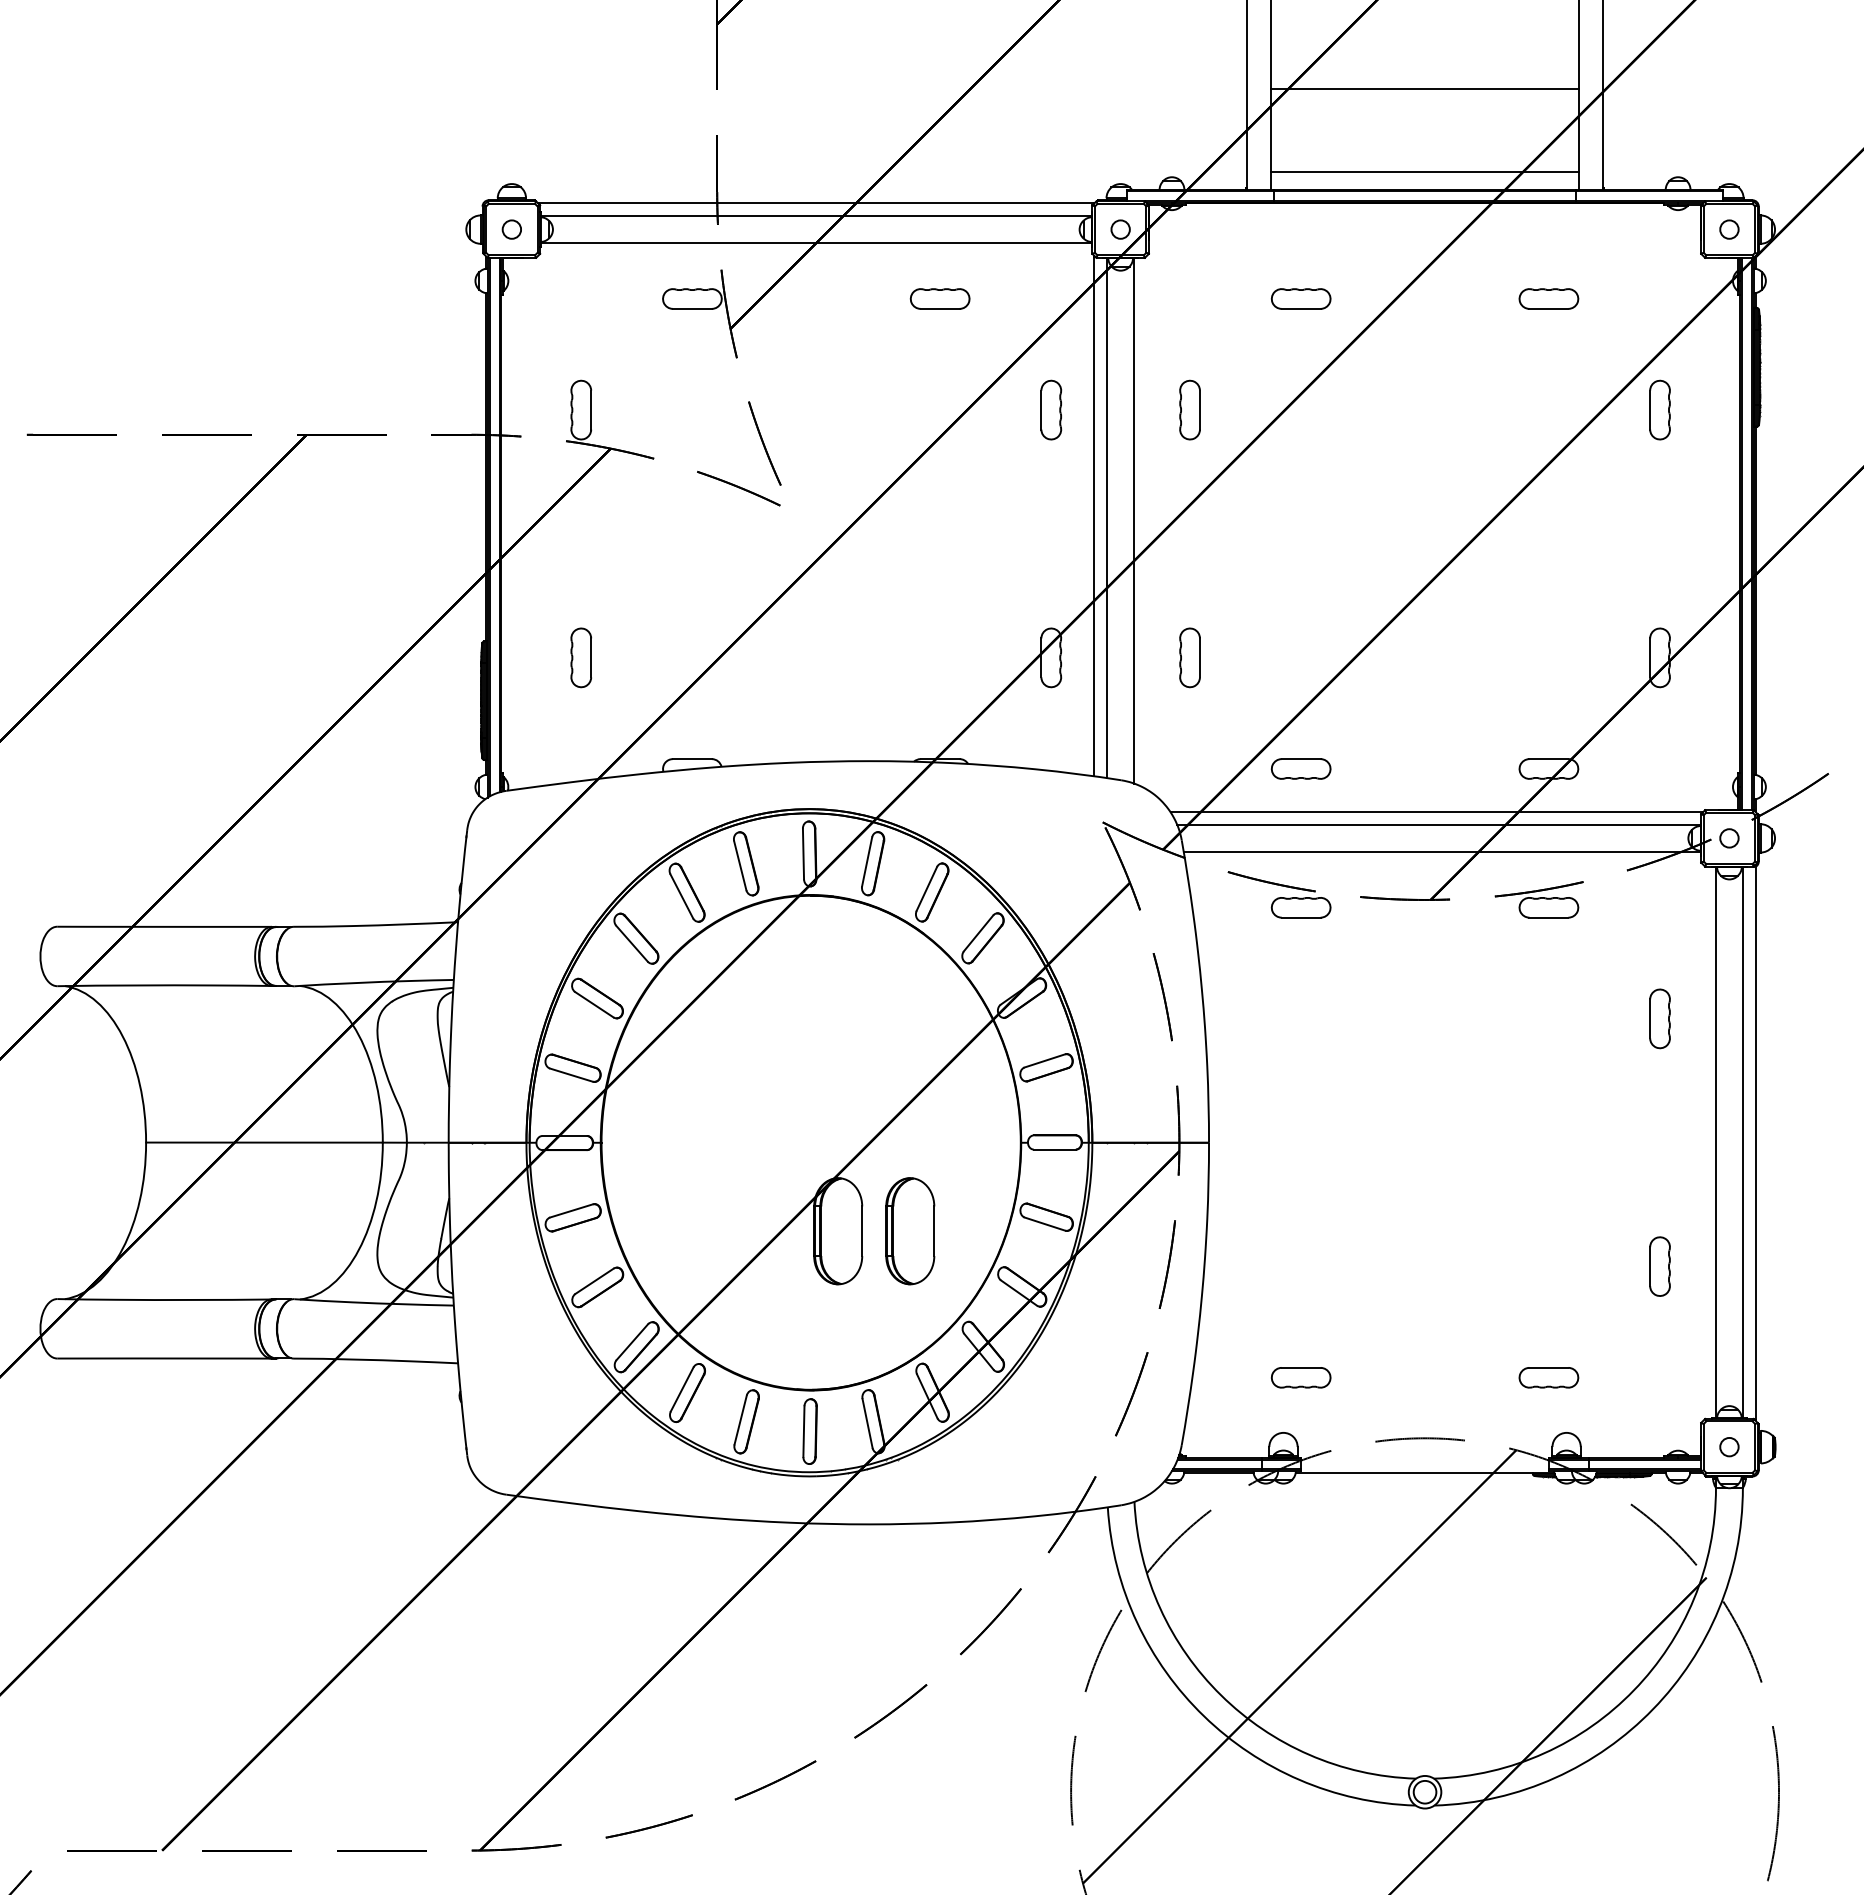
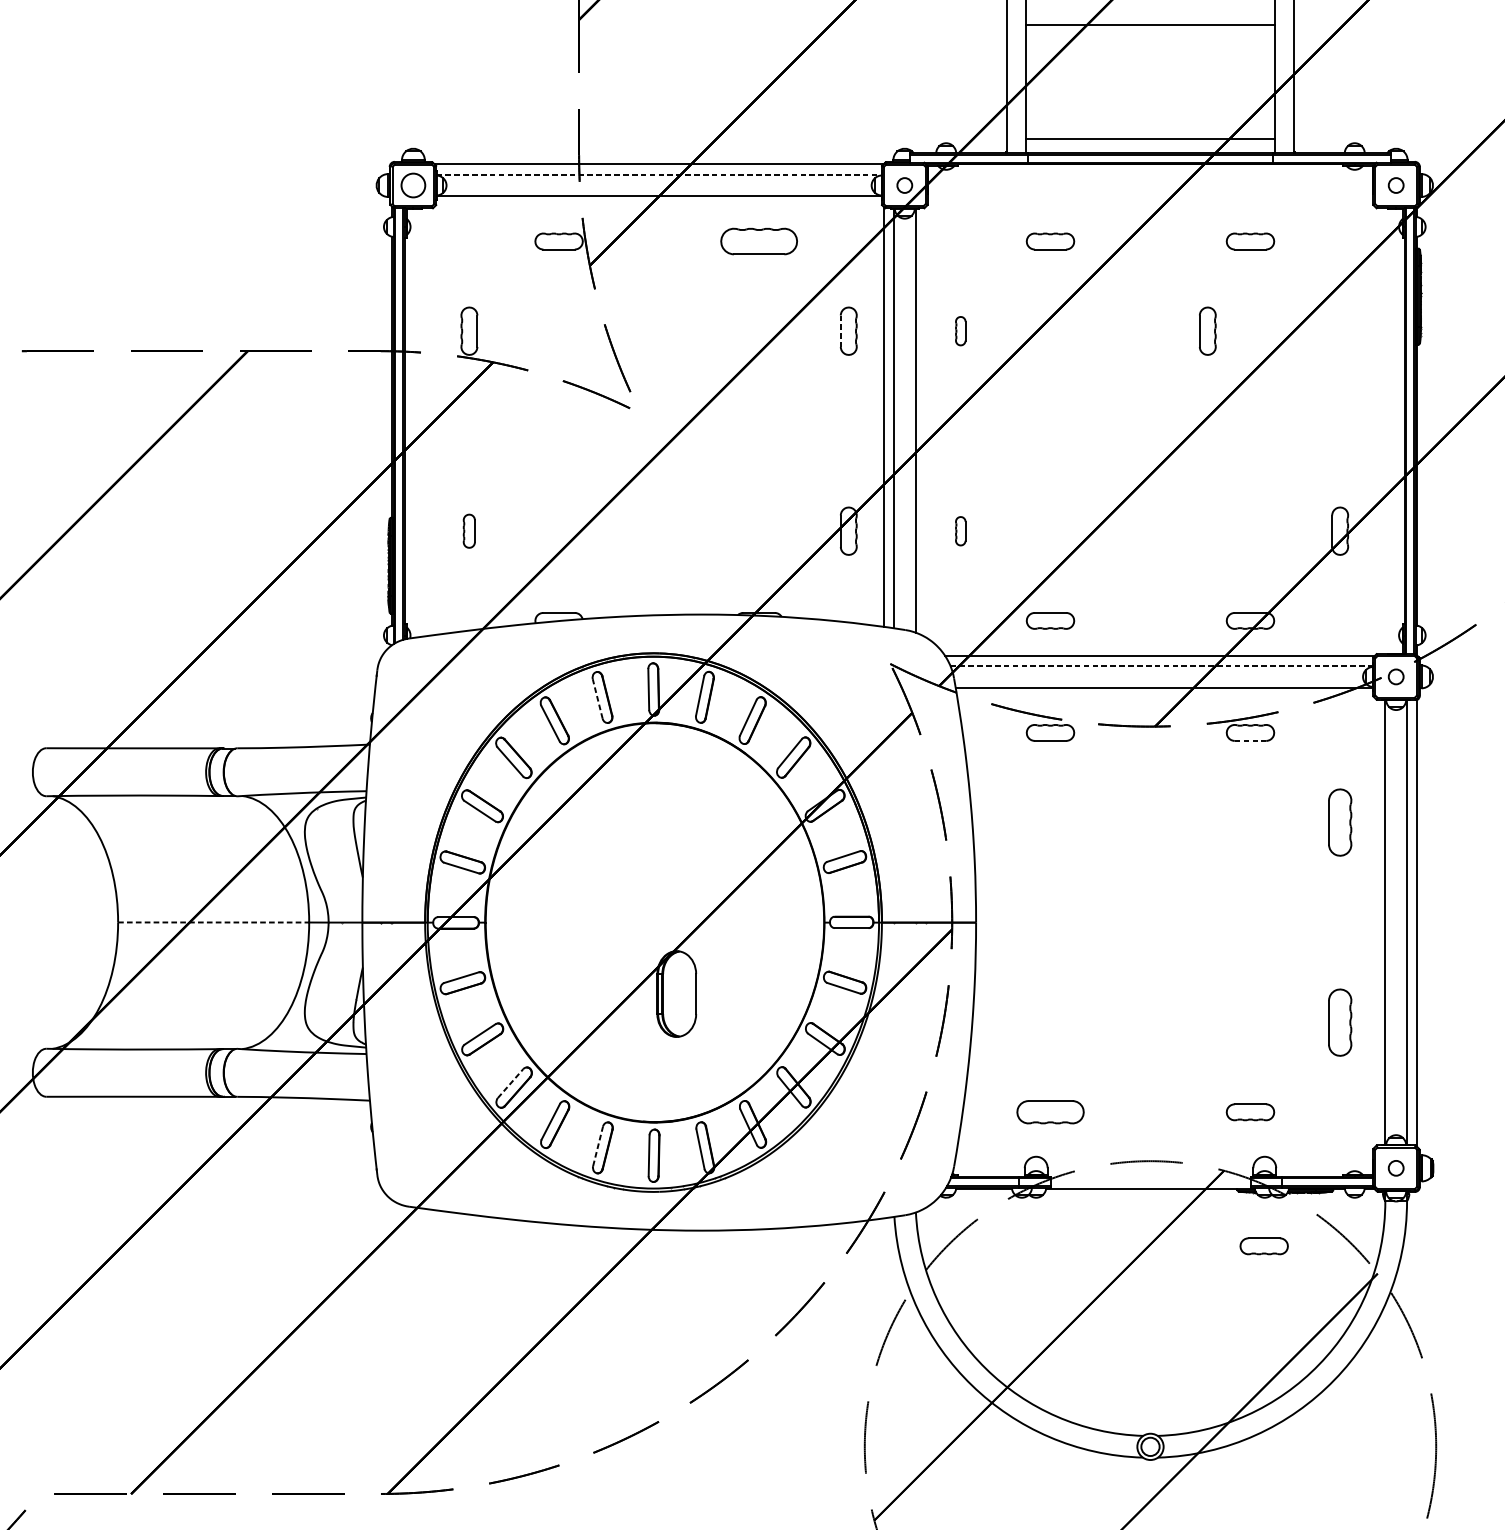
line: (1424, 88) -> (1150, 24), moved
line: (816, 216) -> (659, 174), solid -> dashed
circle: (511, 229) -> (413, 185), size x1.6
part: (939, 298) -> (758, 241), size x1.6
part: (1189, 409) -> (960, 330), size x0.6
part: (1659, 409) -> (1207, 330), moved
line: (1041, 410) -> (840, 331), solid -> dashed
part: (580, 657) -> (468, 530), size x0.7
part: (1189, 657) -> (960, 530), size x0.6
line: (1439, 824) -> (1162, 665), solid -> dashed
line: (740, 865) -> (597, 698), solid -> dashed
line: (1549, 917) -> (1250, 740), solid -> dashed
part: (1659, 1018) -> (1339, 822), size x1.4
line: (264, 1142) -> (213, 922), solid -> dashed
part: (910, 1231) -> (735, 994), removed
part: (1659, 1266) -> (1339, 1022), size x1.4
line: (632, 1342) -> (510, 1083), solid -> dashed
part: (1300, 1377) -> (1049, 1112), size x1.4
line: (740, 1419) -> (597, 1145), solid -> dashed
part: (1565, 1543) -> (1263, 1246), added

